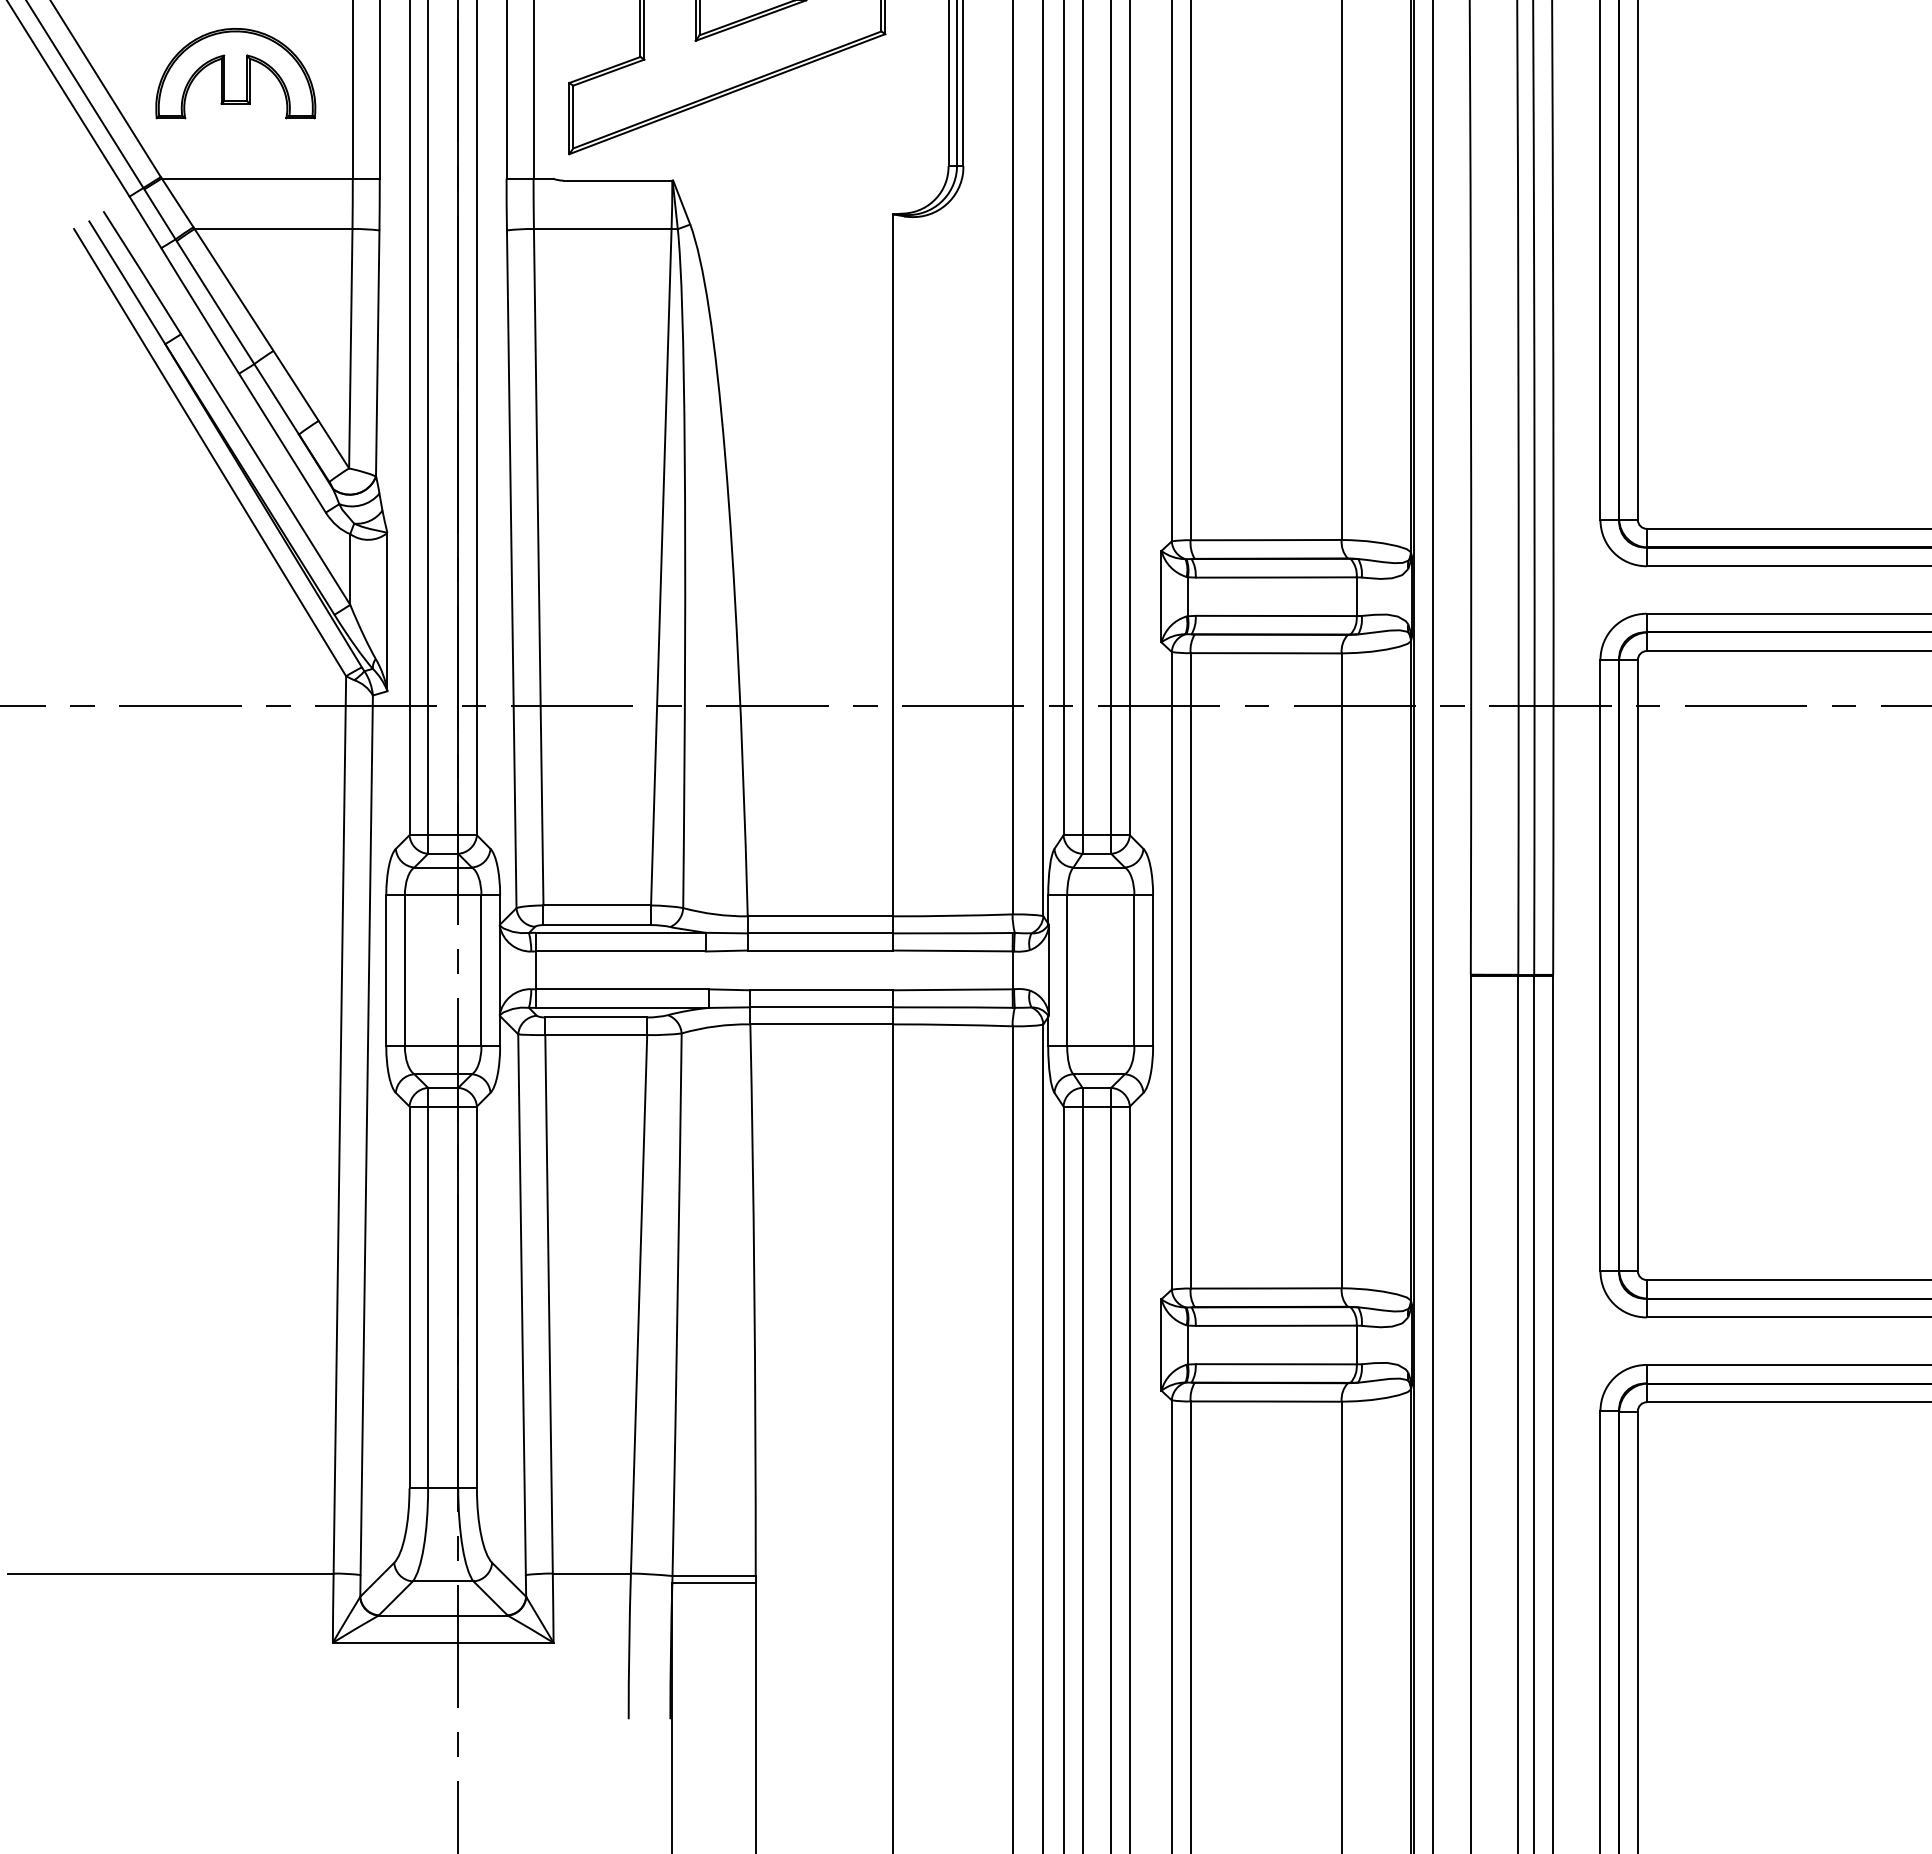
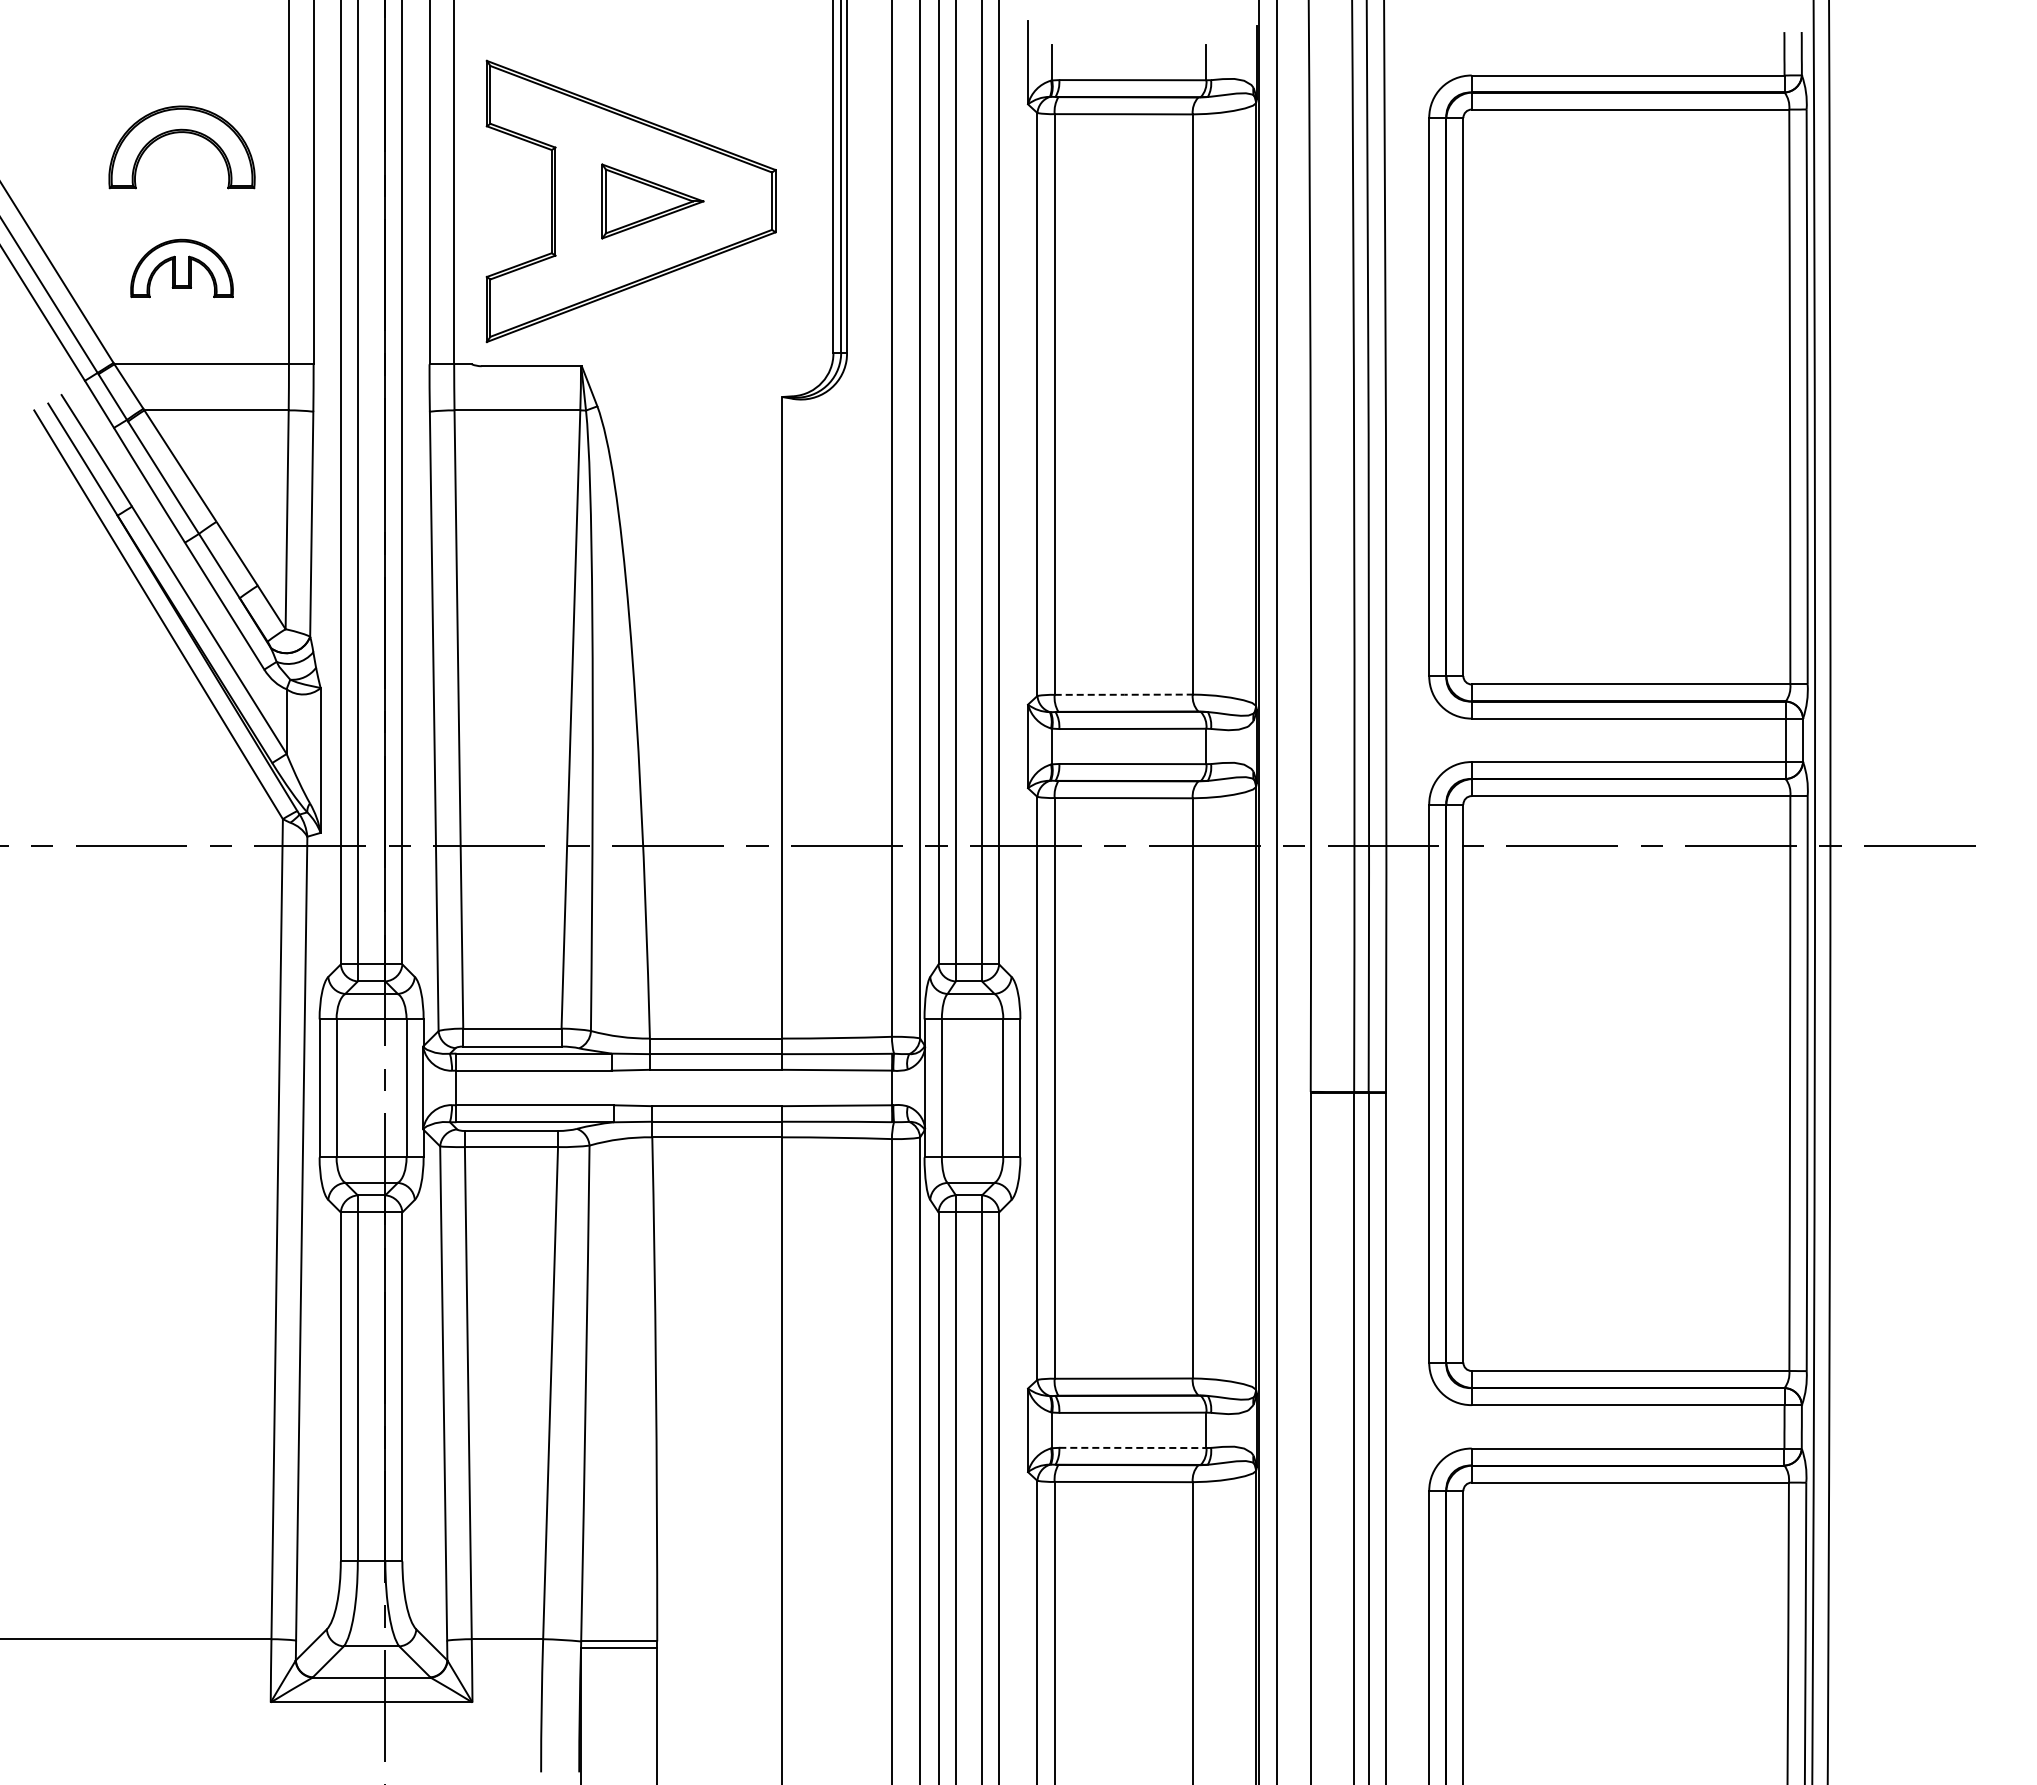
part: (235, 73) -> (181, 268), size x0.7
line: (1267, 539) -> (1124, 694), solid -> dashed
line: (1276, 1363) -> (1133, 1447), solid -> dashed

